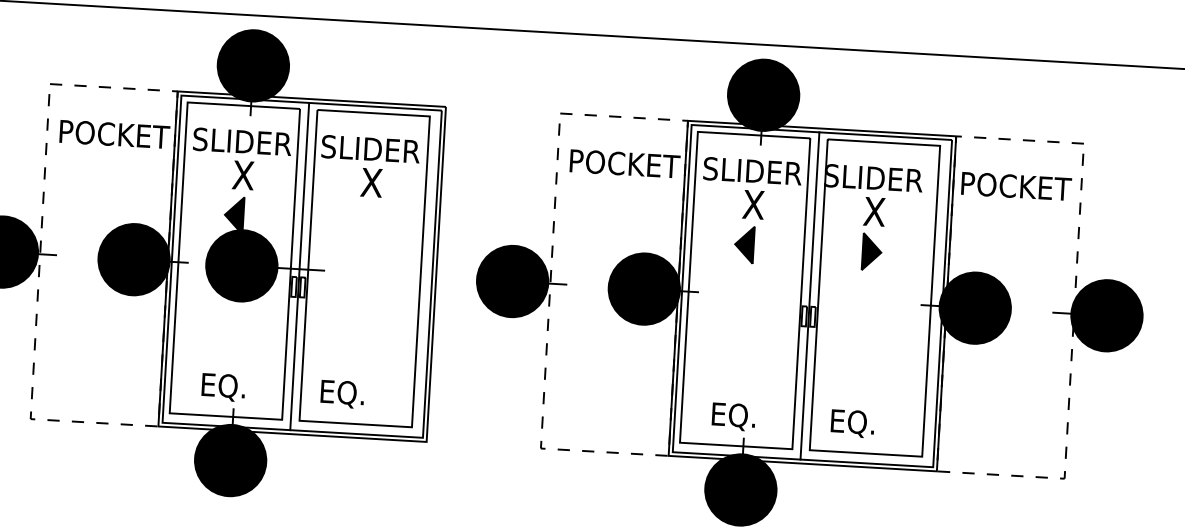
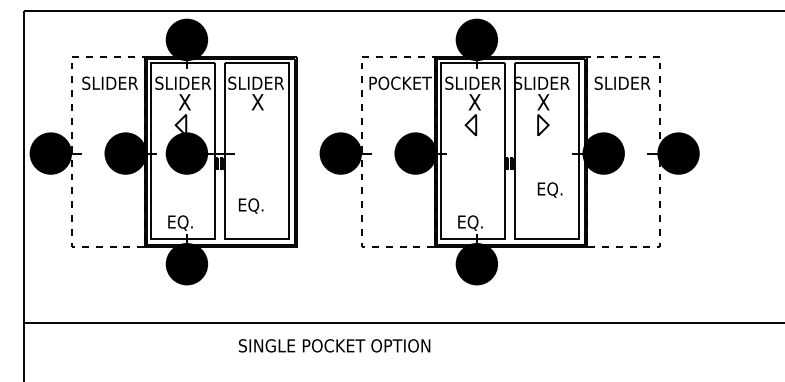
text: (114, 133) -> (110, 82), POCKET -> SLIDER
text: (1017, 185) -> (623, 82), POCKET -> SLIDER
fill: (233, 214) -> (180, 124), removed
fill: (743, 243) -> (470, 124), removed
fill: (872, 250) -> (543, 124), removed
line: (299, 267) -> (219, 152), removed
line: (809, 296) -> (509, 152), removed
text: (343, 393) -> (251, 205), moved
text: (851, 422) -> (549, 189), moved

